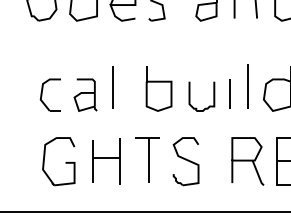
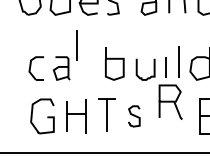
line: (111, 86) -> (76, 45), moved
part: (247, 160) -> (170, 101), moved
part: (186, 161) -> (134, 116), size x0.6

